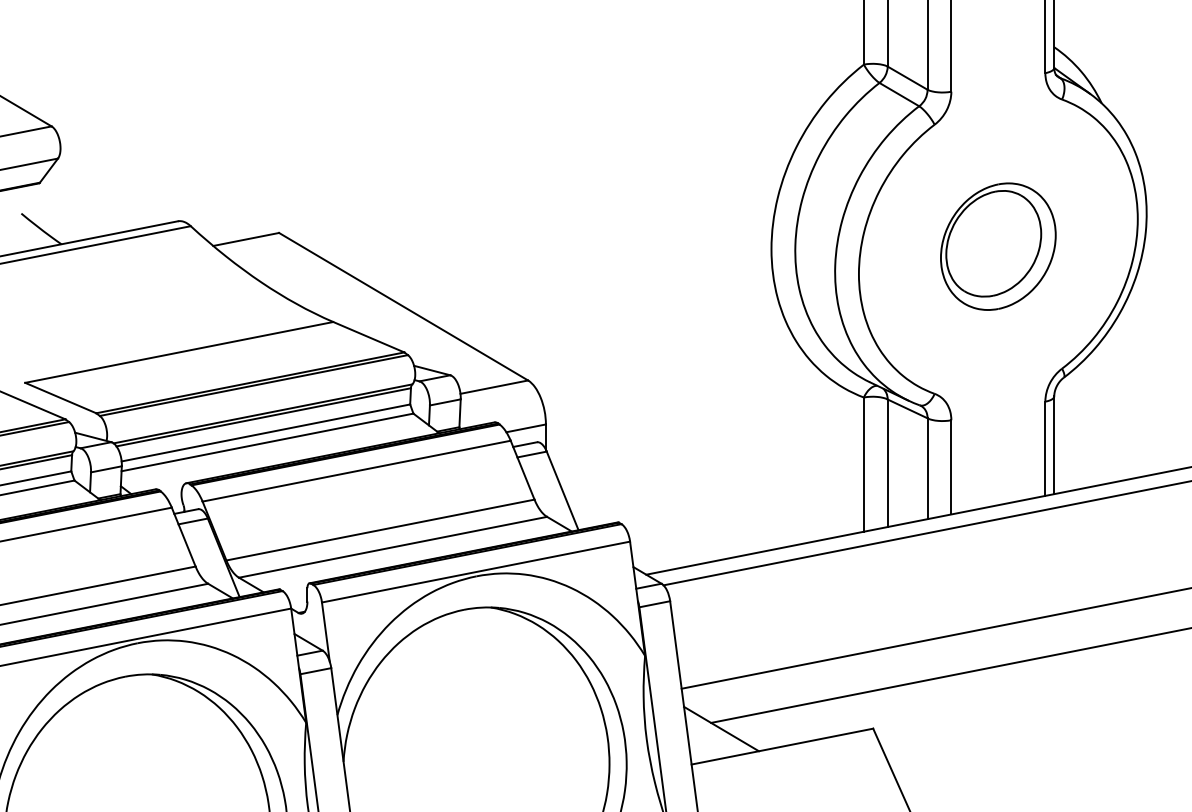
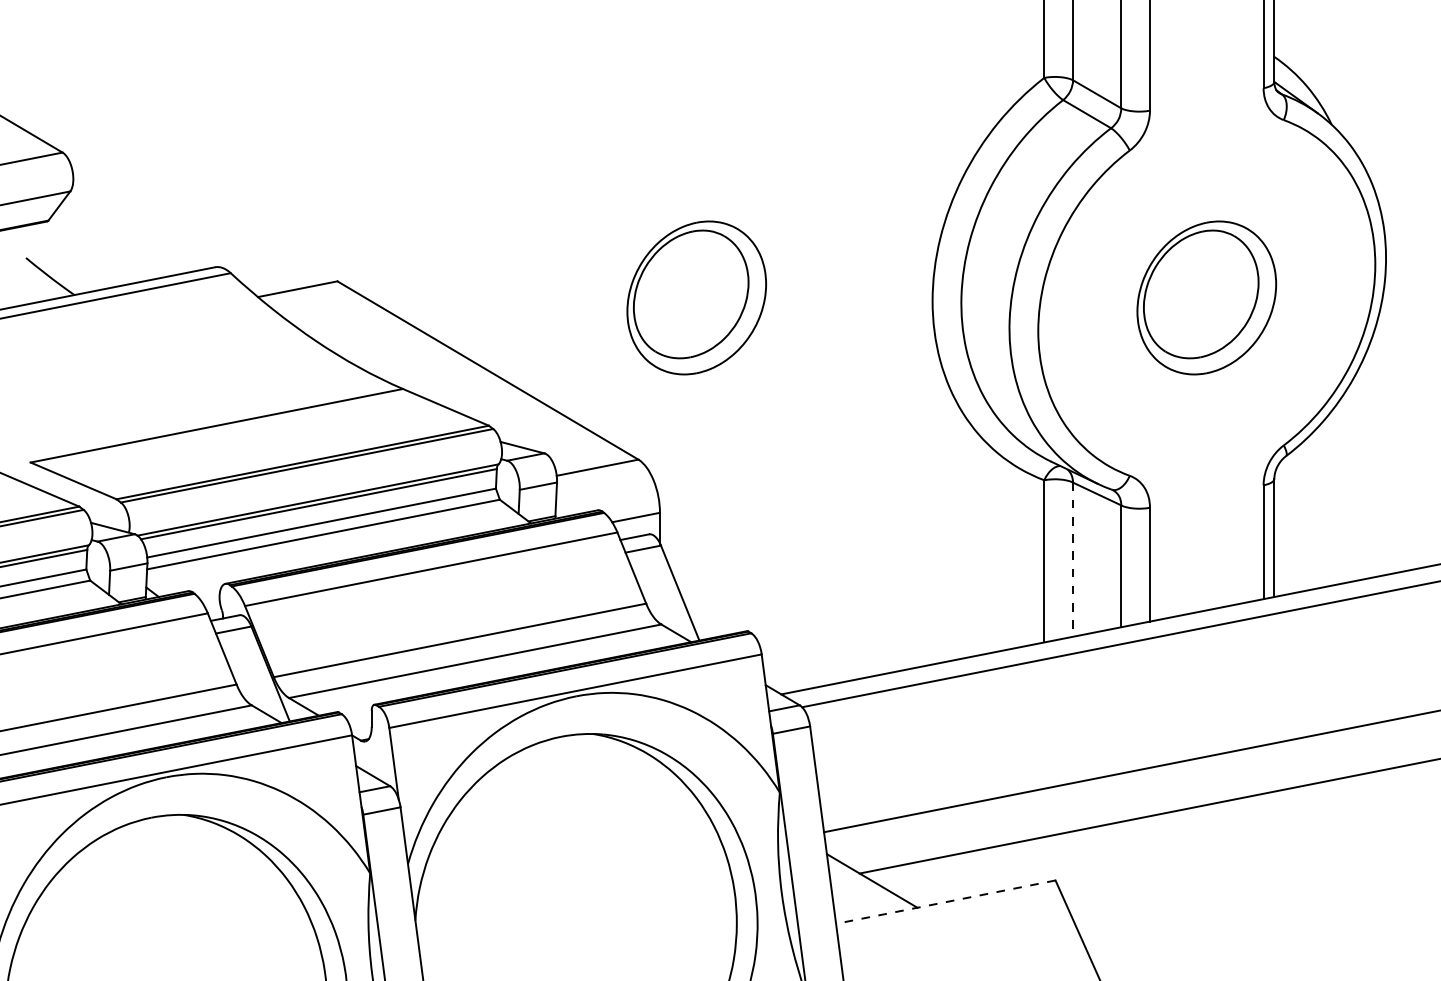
part: (576, 246) -> (696, 297), added
line: (887, 463) -> (1072, 559), solid -> dashed
line: (782, 746) -> (945, 902), solid -> dashed

